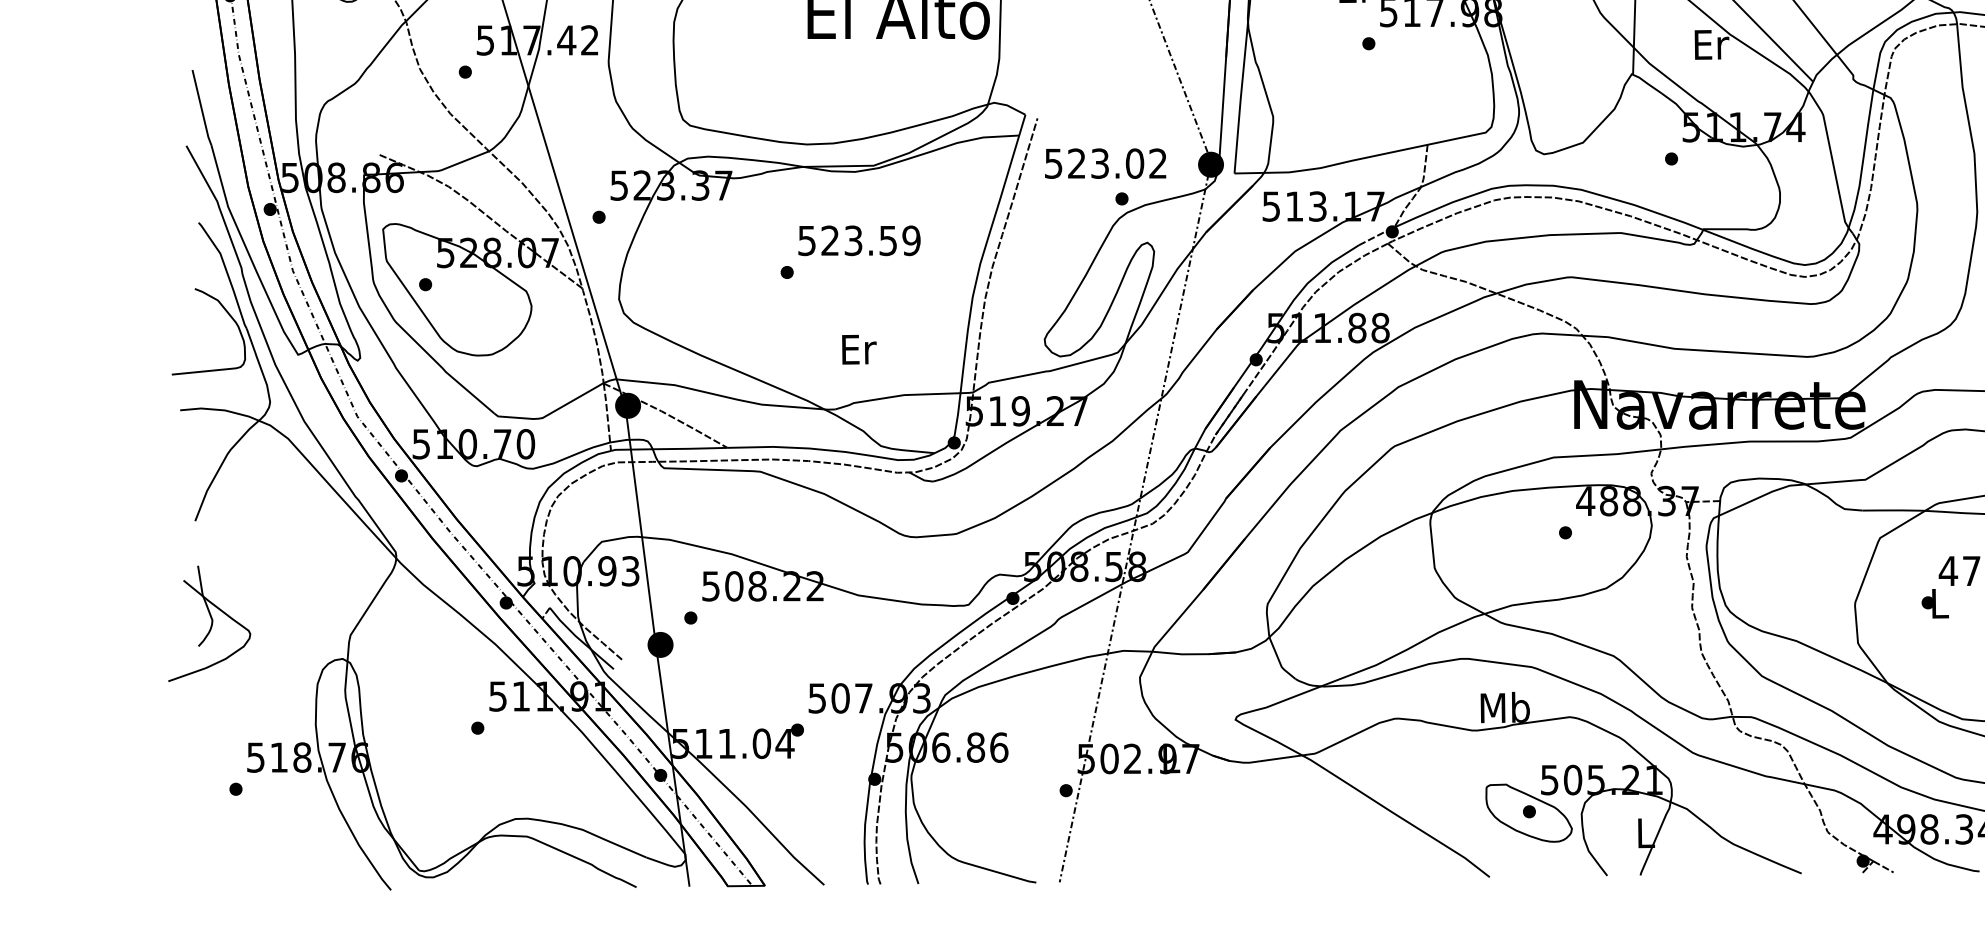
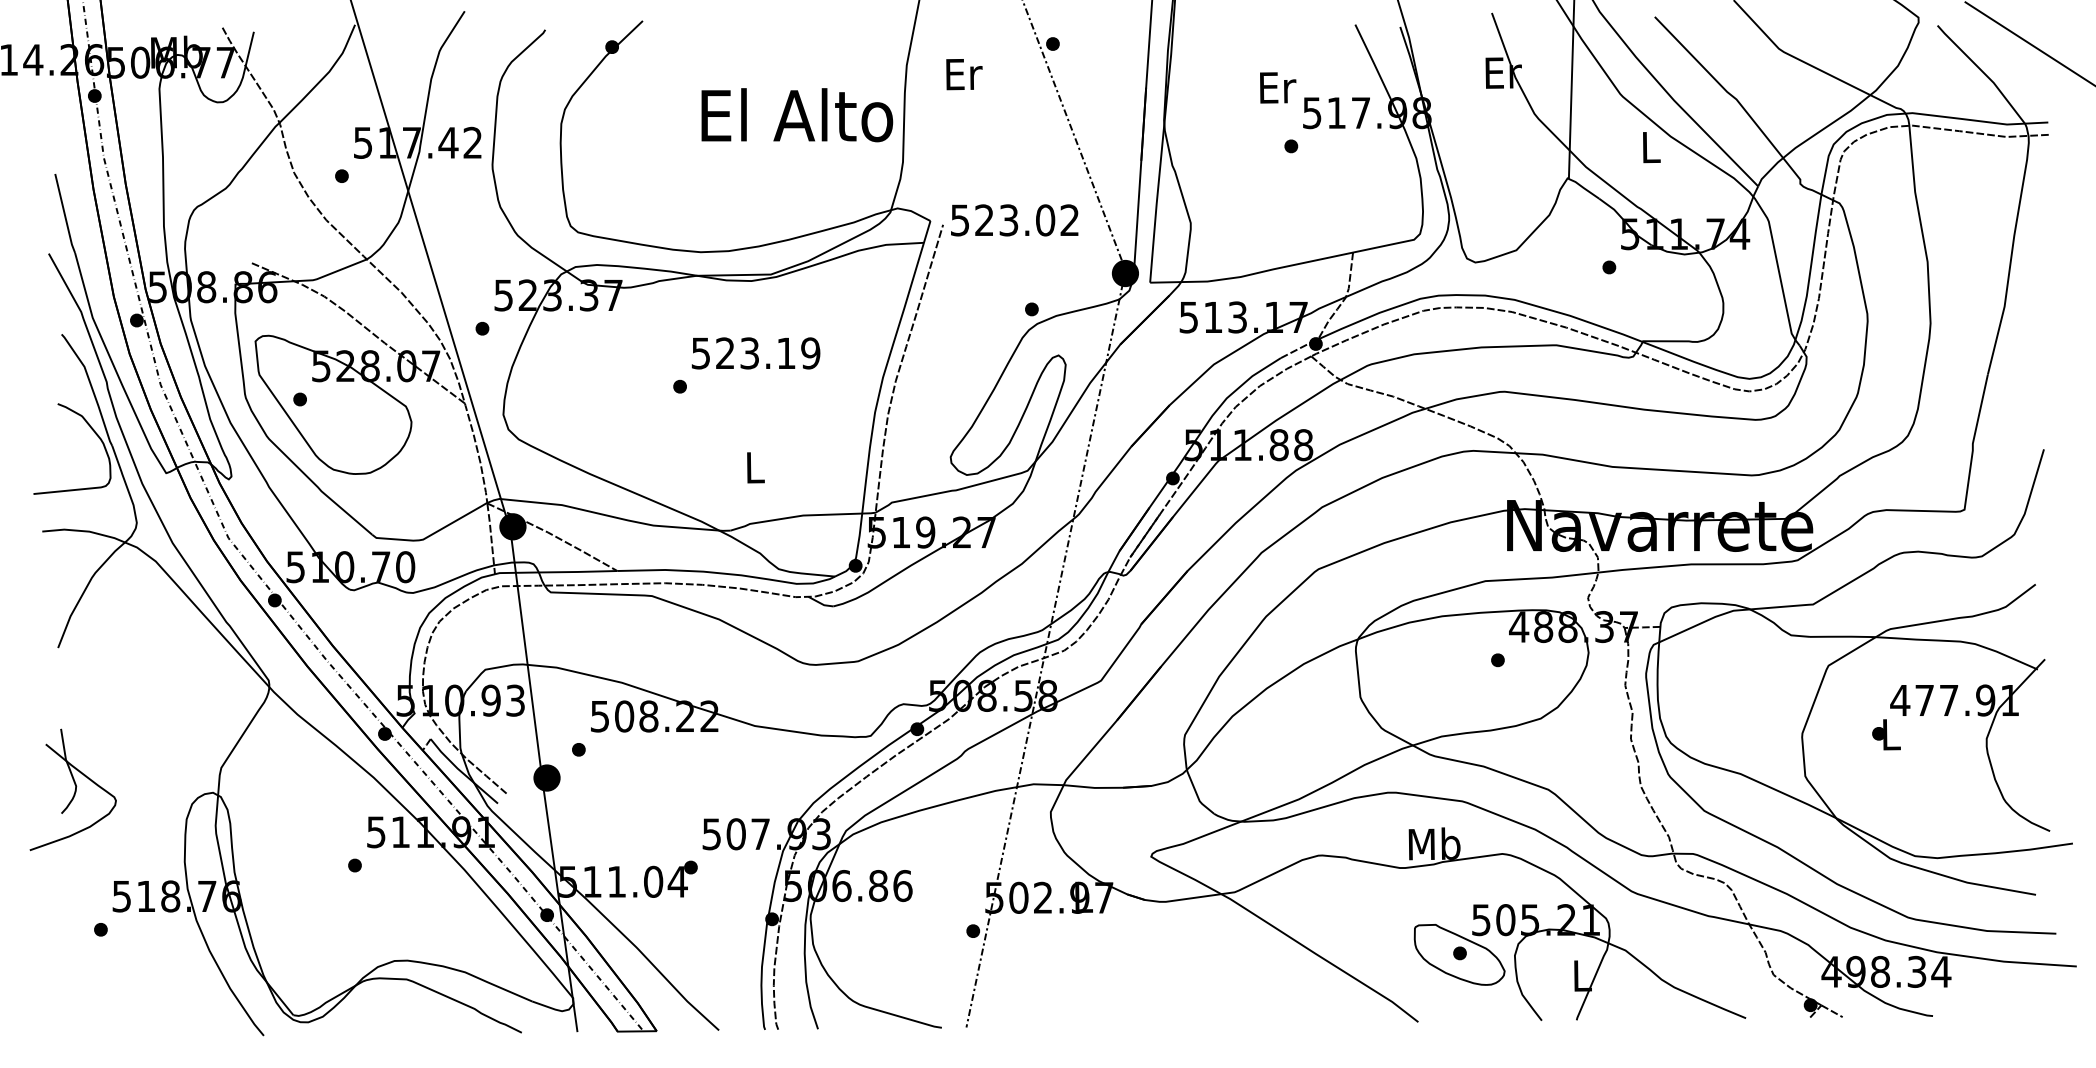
text: (1711, 44) -> (1651, 147), Er -> L
text: (1105, 163) -> (1014, 220), moved
text: (888, 240) -> (786, 353), 523.59 -> 523.19
text: (858, 349) -> (755, 467), Er -> L
part: (208, 623) -> (72, 789), moved

